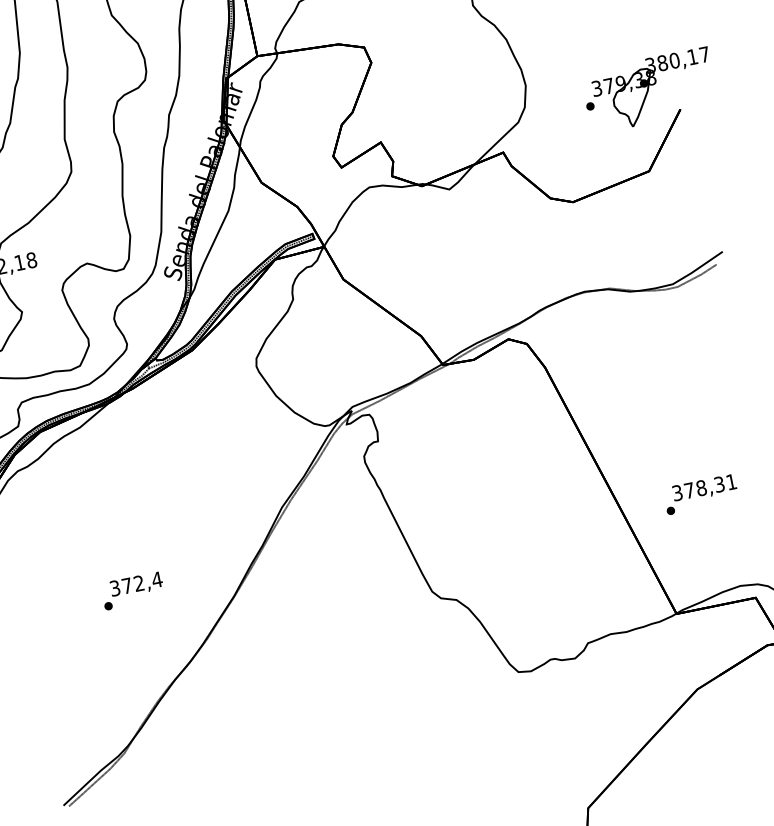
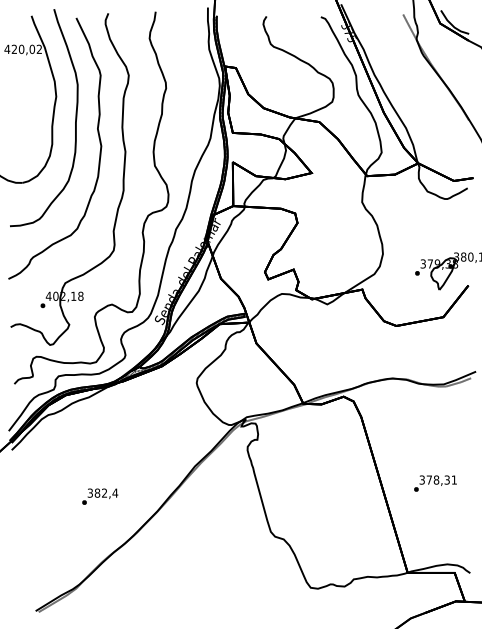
text: (700, 494) -> (435, 483), moved
text: (126, 584) -> (97, 492), 372,4 -> 382,4

